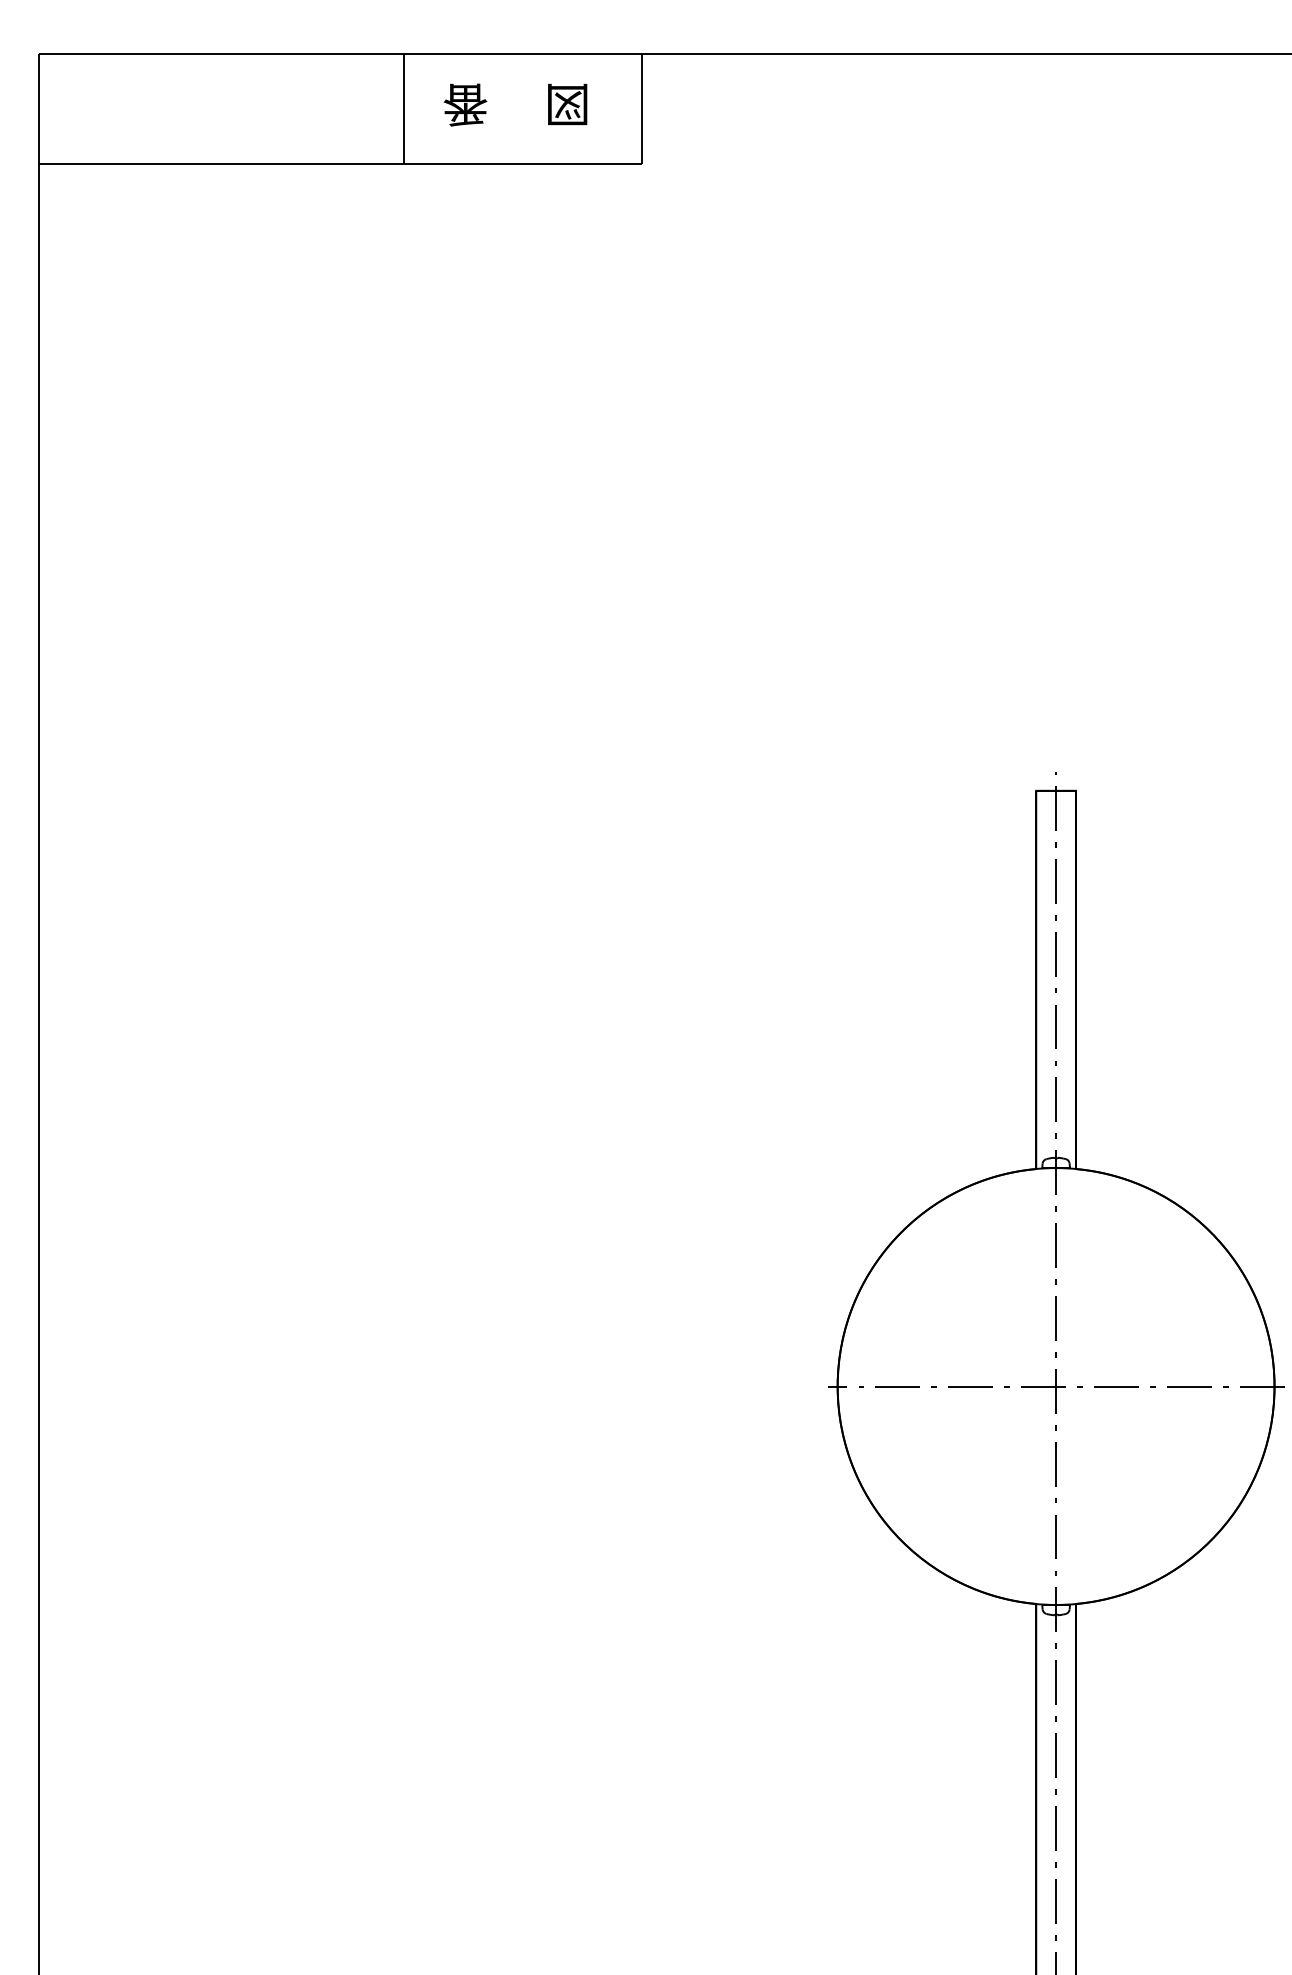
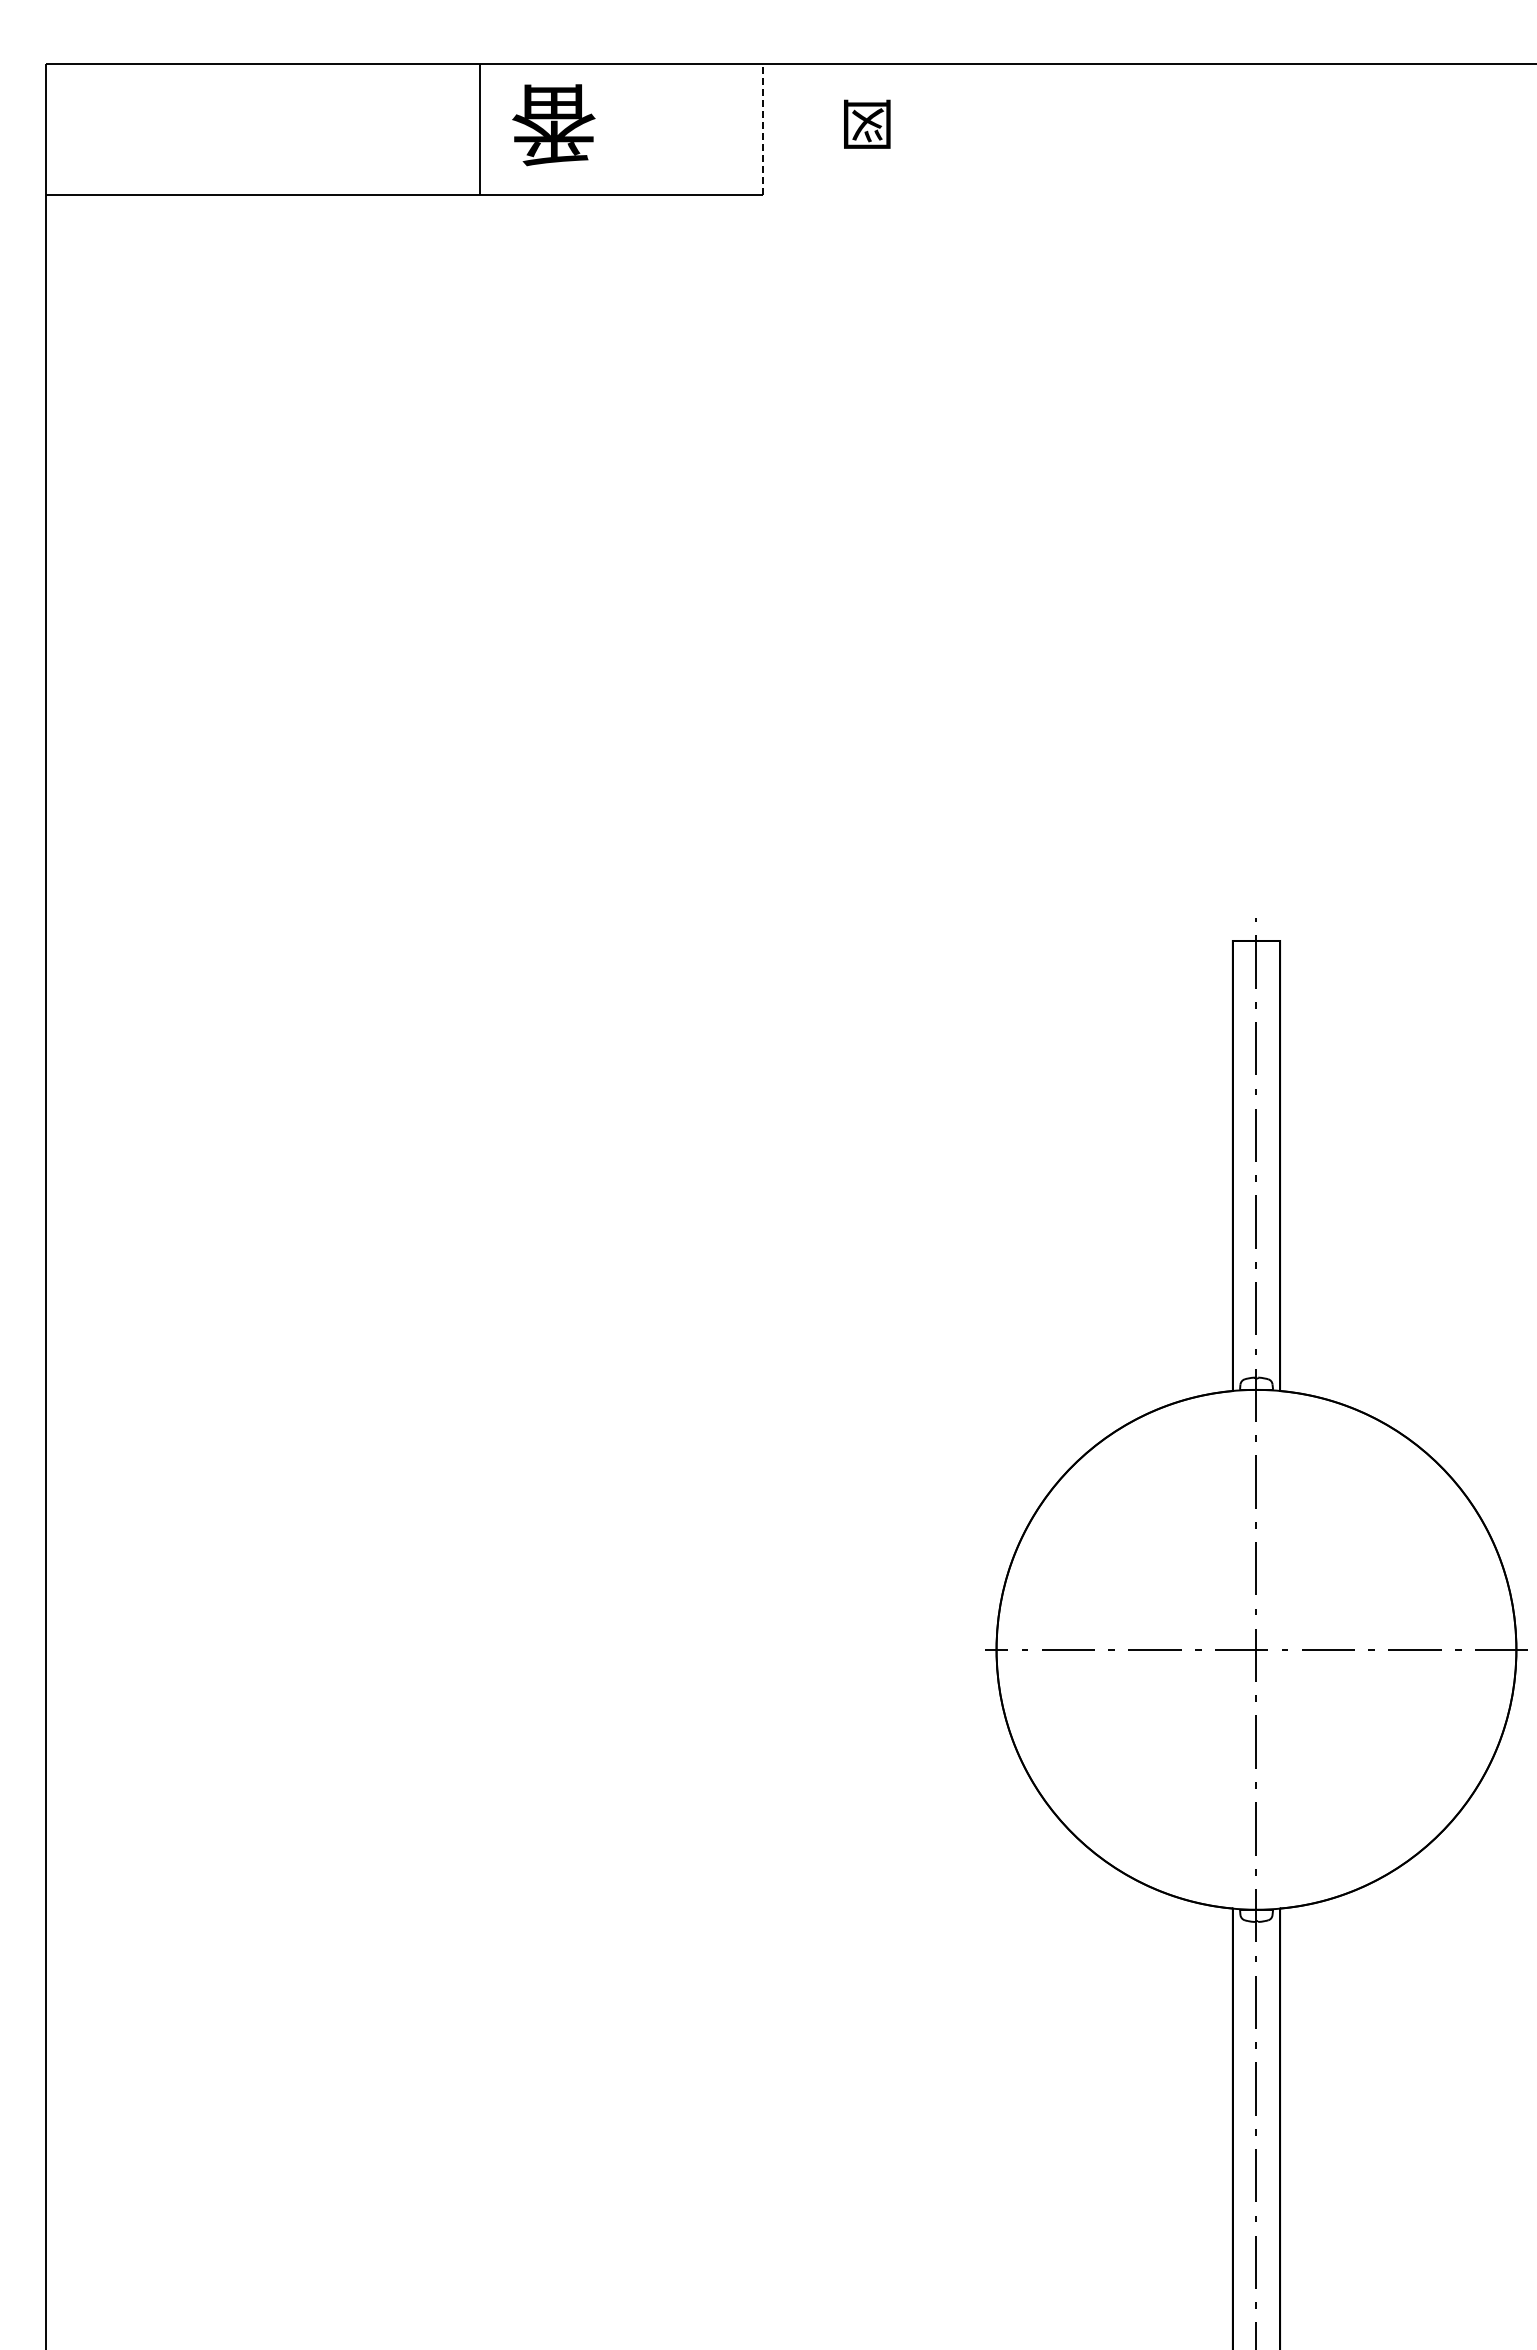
part: (567, 103) -> (867, 123), moved
part: (465, 104) -> (553, 124), size x1.6
line: (641, 108) -> (763, 129), solid -> dashed

